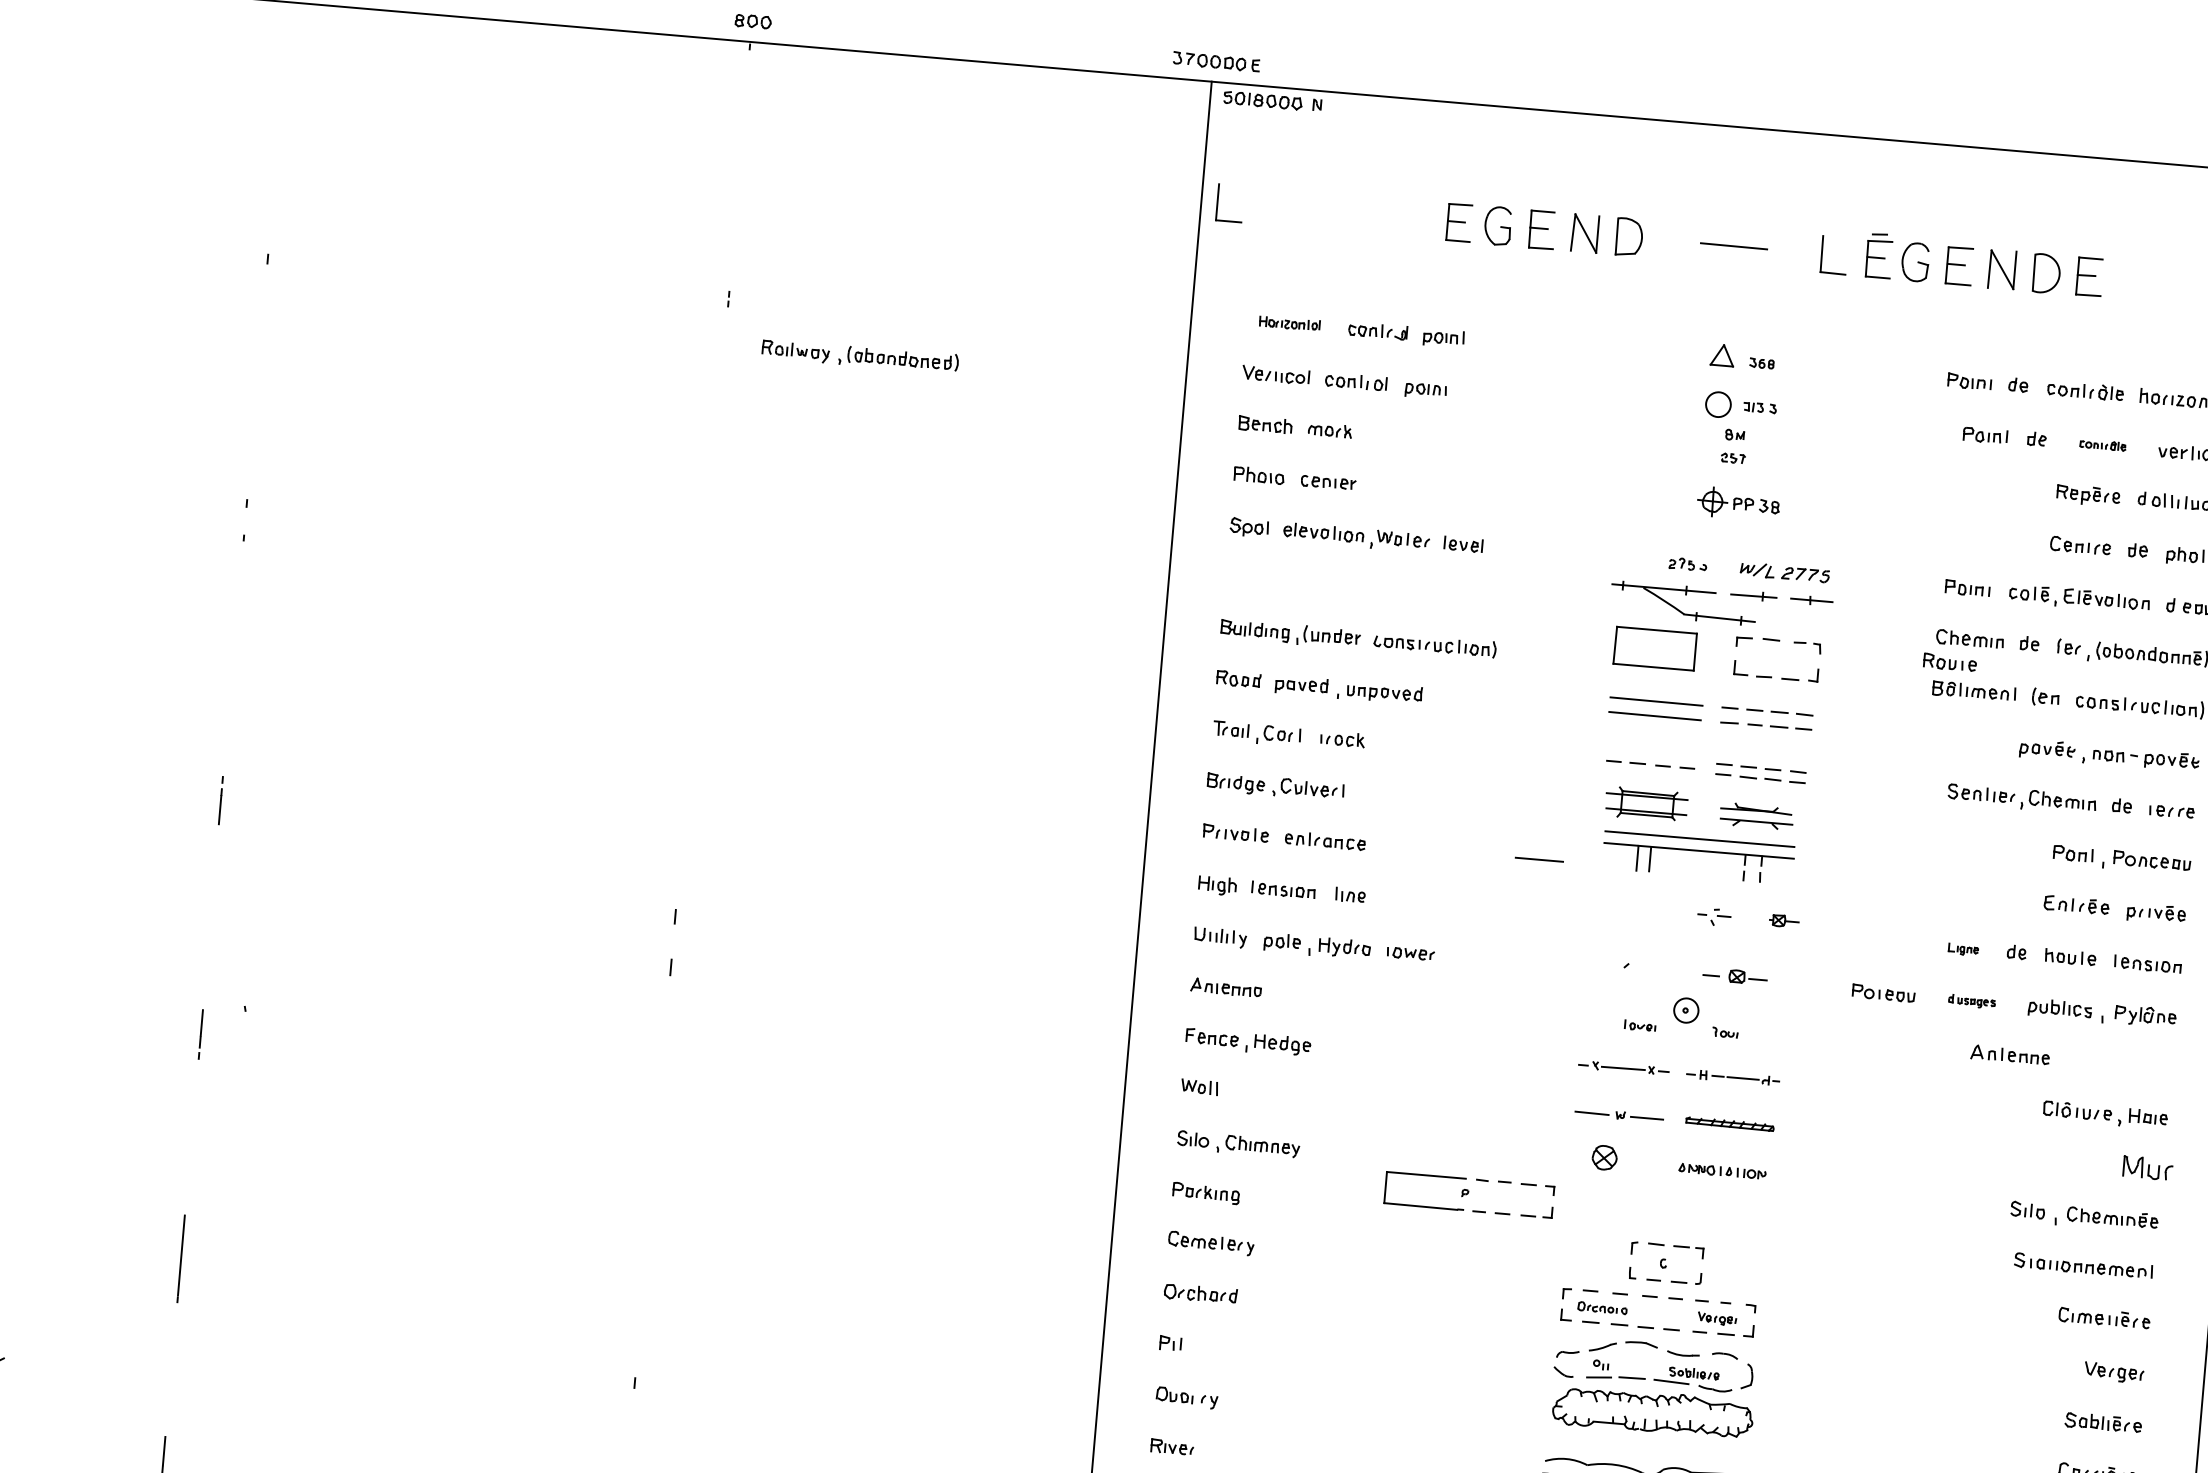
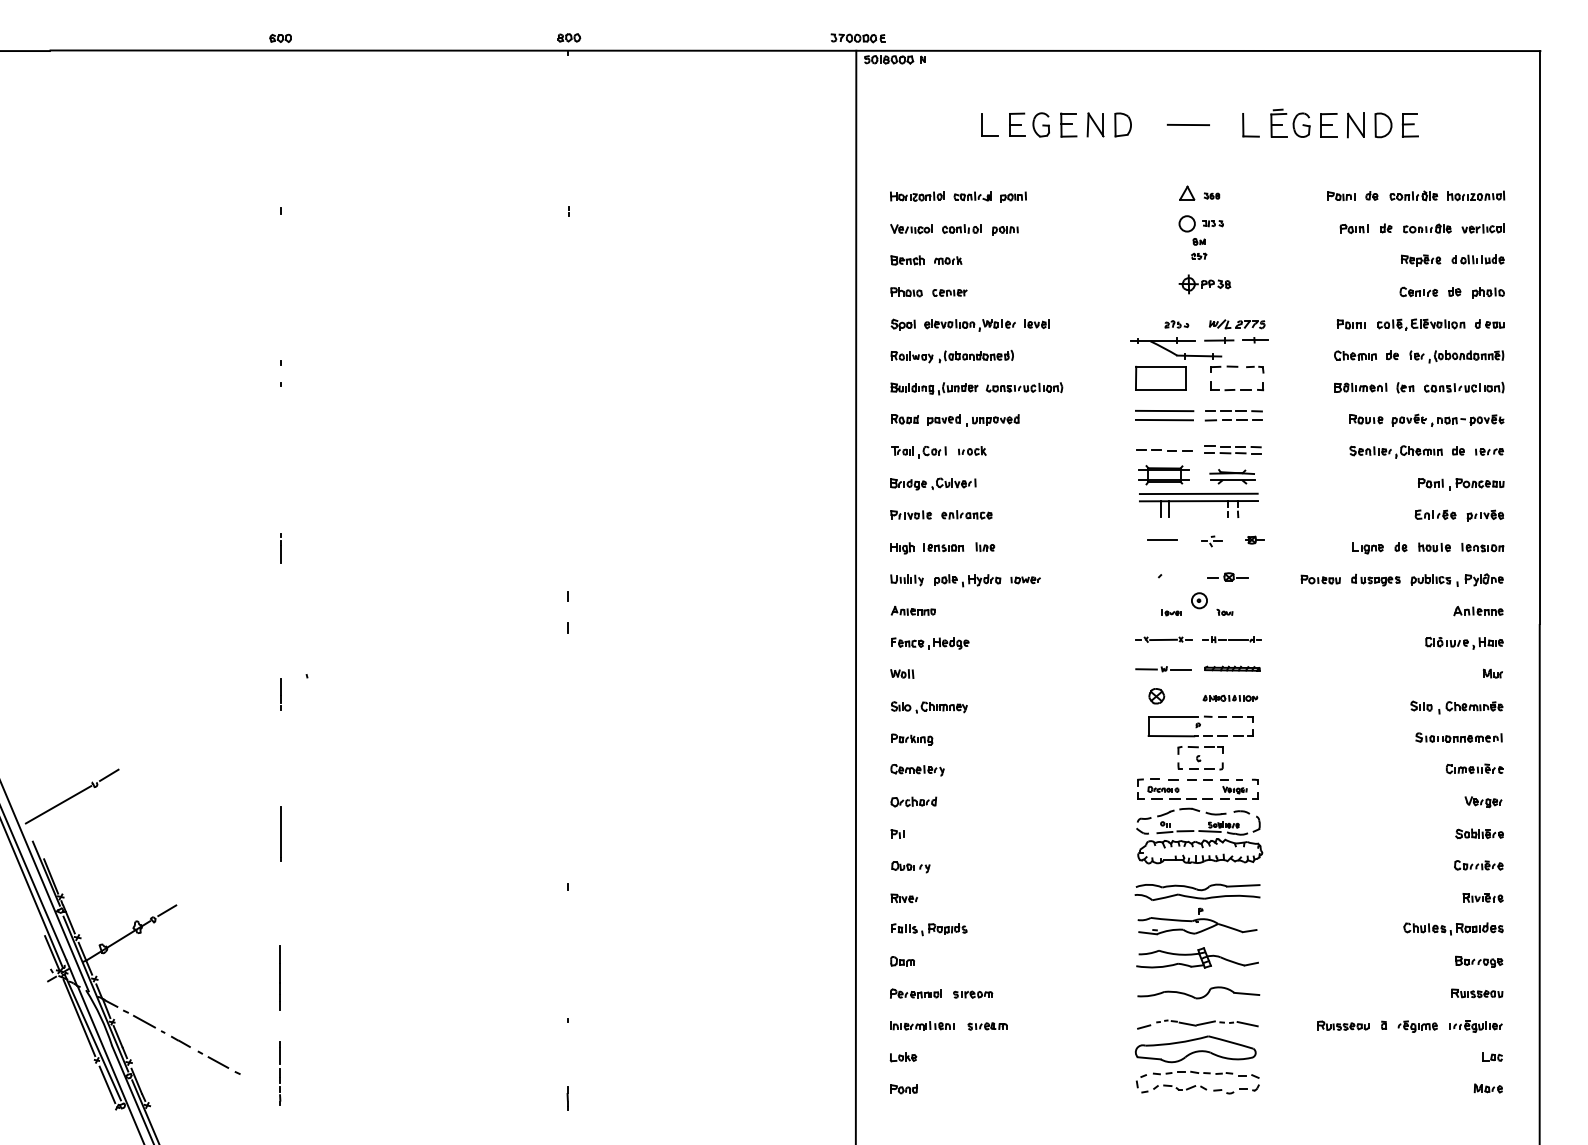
part: (1217, 201) -> (982, 124), moved
part: (1289, 323) -> (917, 196), size x1.43
part: (859, 356) -> (951, 356), moved
part: (2103, 445) -> (1427, 228), size x1.67
part: (1950, 662) -> (1366, 419), moved
line: (1539, 858) -> (1162, 539), moved
part: (1962, 949) -> (1367, 548), size x1.67
part: (1971, 1000) -> (1375, 579), size x1.67
part: (2010, 1055) -> (1478, 611), moved
part: (2146, 1167) -> (1492, 673), size x0.62
part: (1468, 1194) -> (1200, 726), moved

